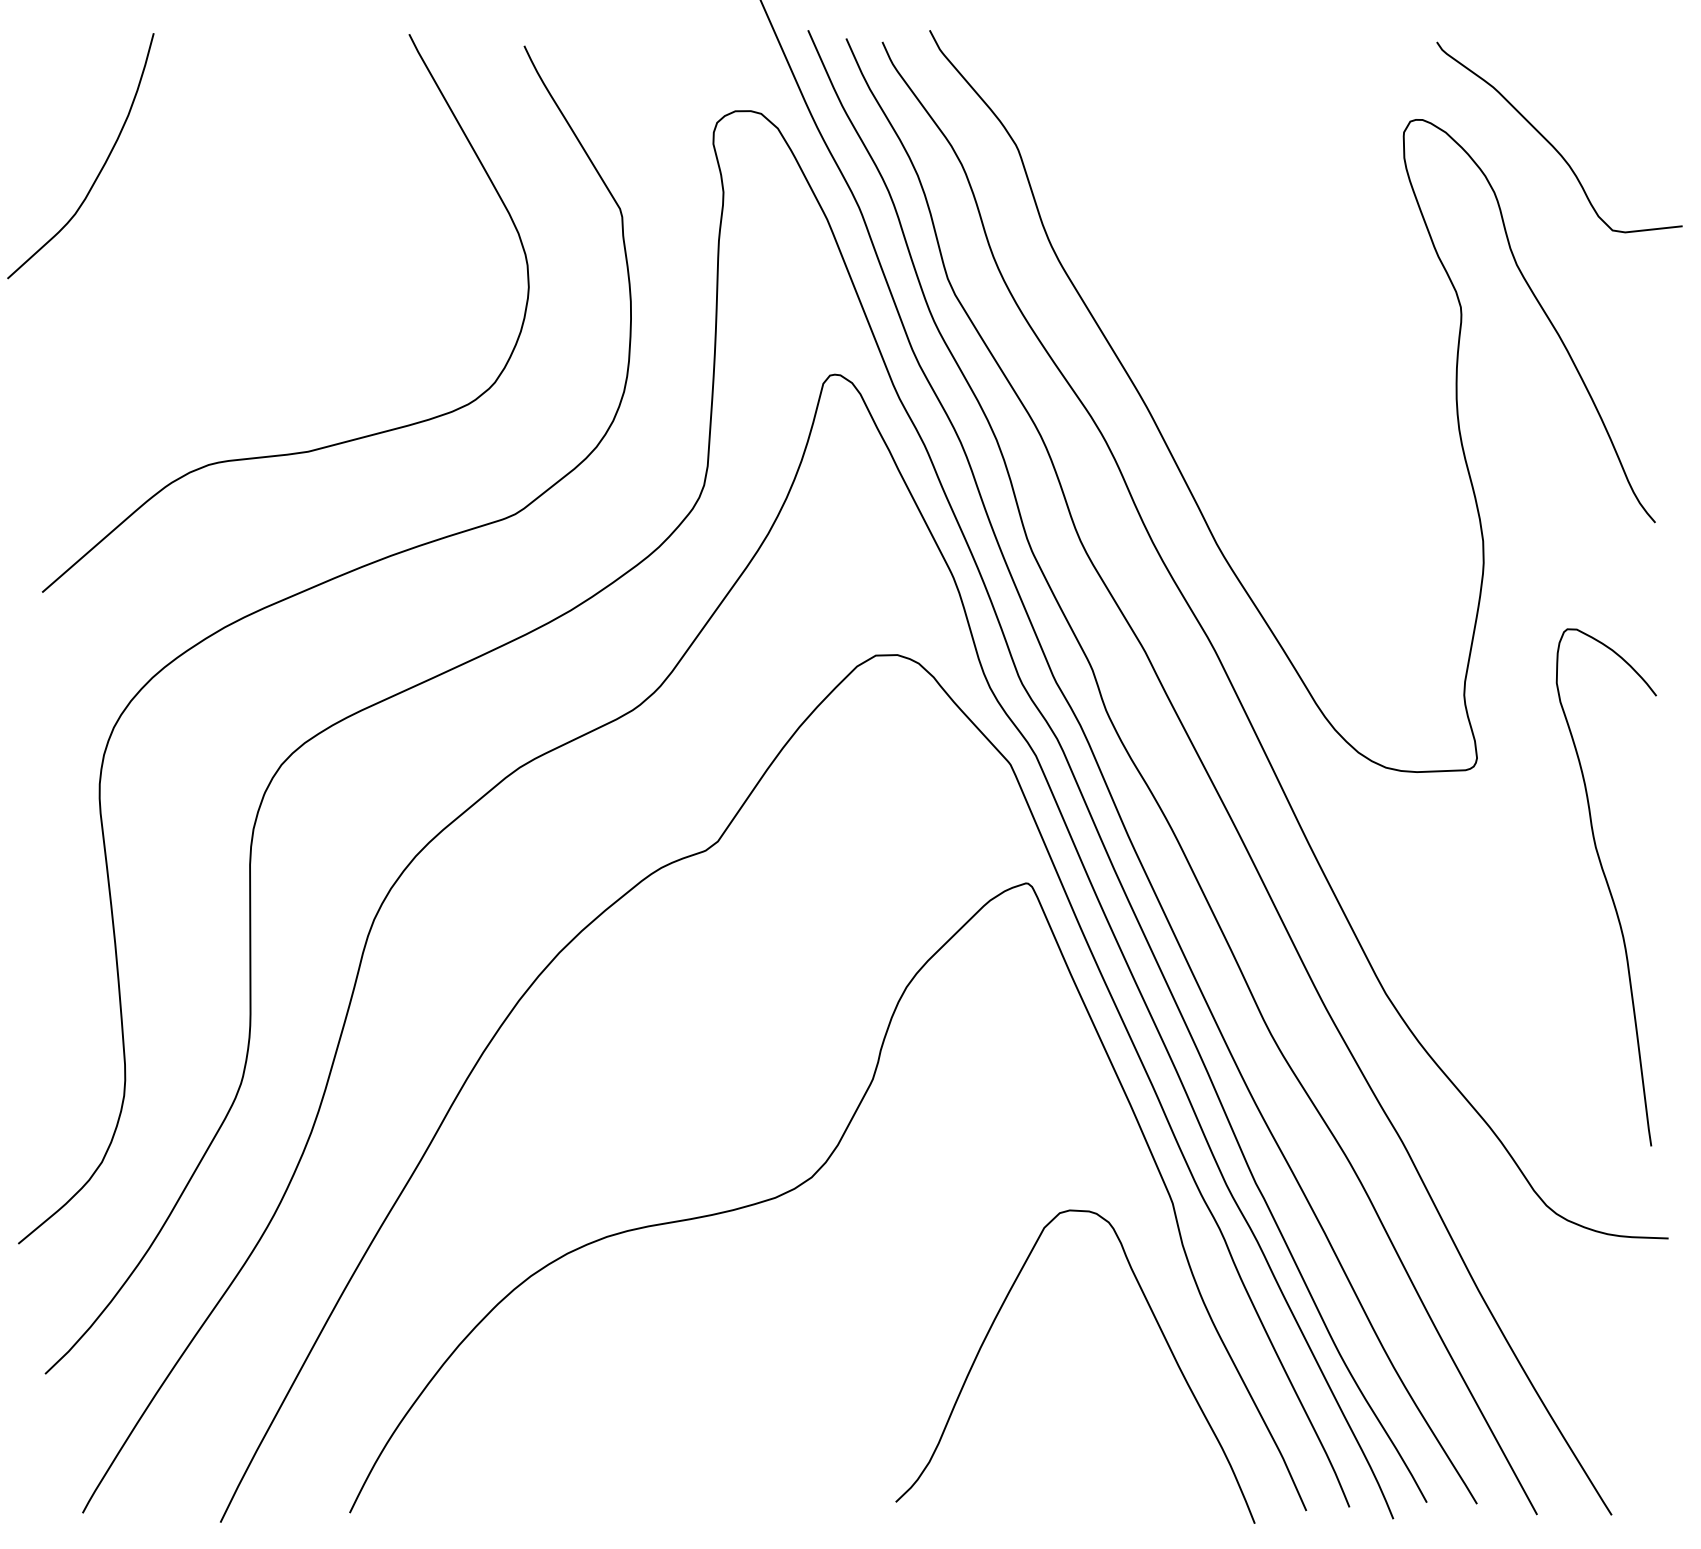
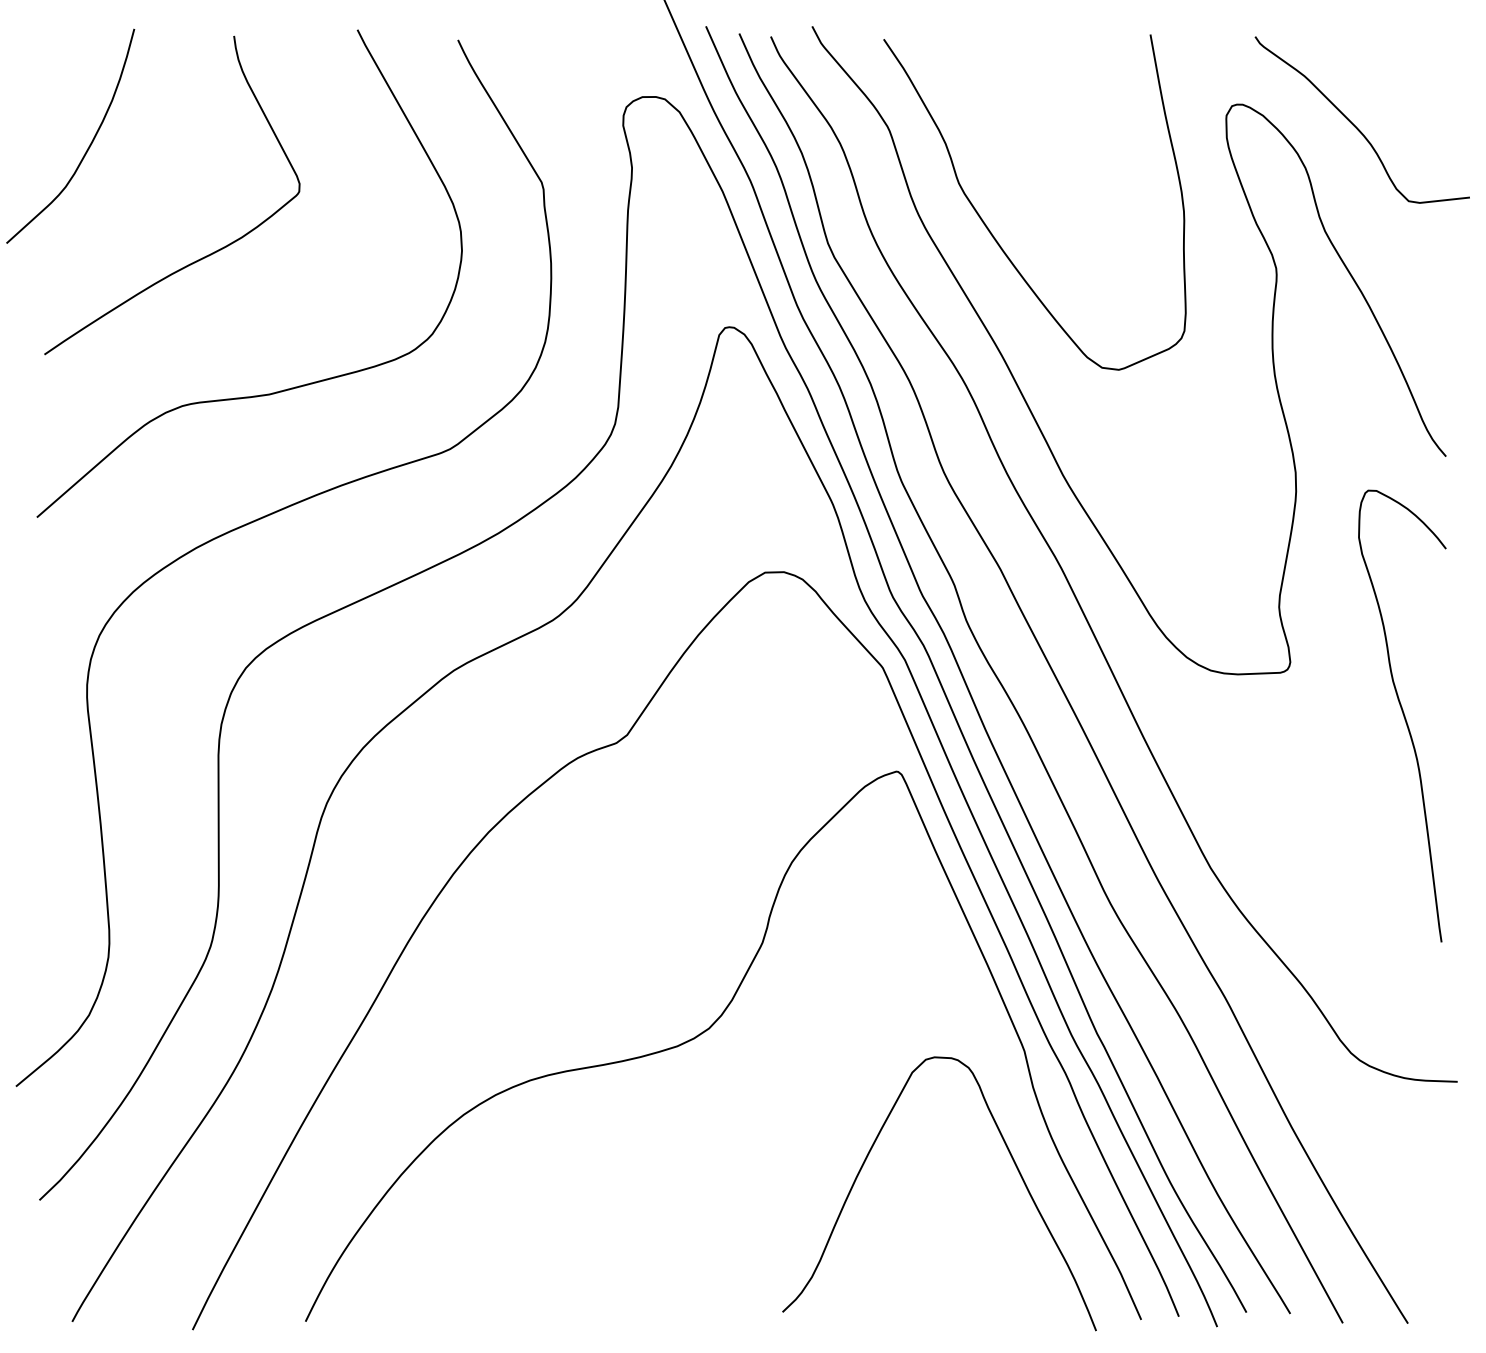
curve: (1133, 263) -> (990, 230), added
curve: (231, 294) -> (202, 257), added
curve: (1606, 885) -> (1402, 714), moved

